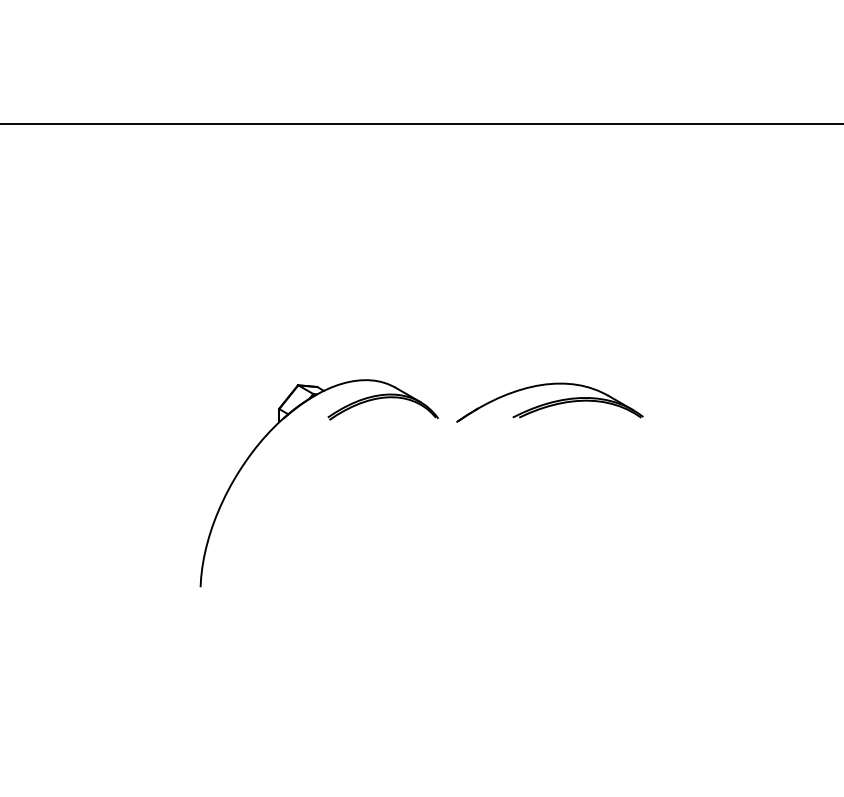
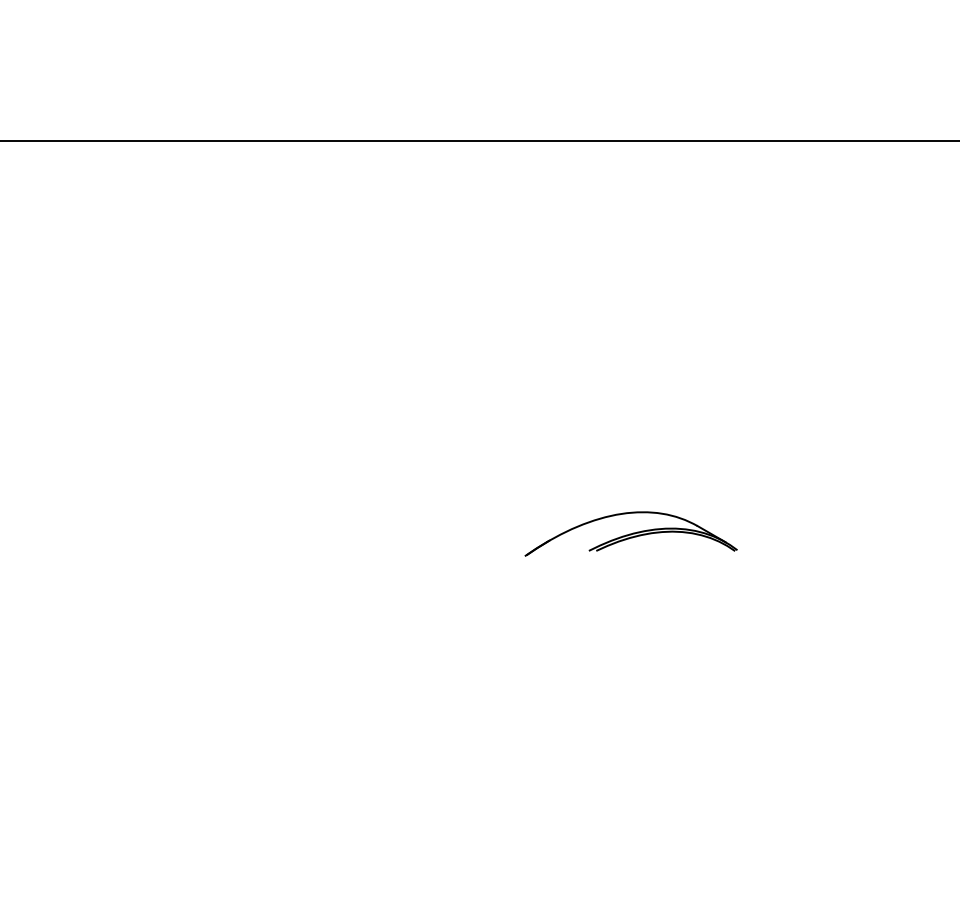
part: (549, 402) -> (630, 533), moved
part: (329, 420) -> (374, 478), removed

